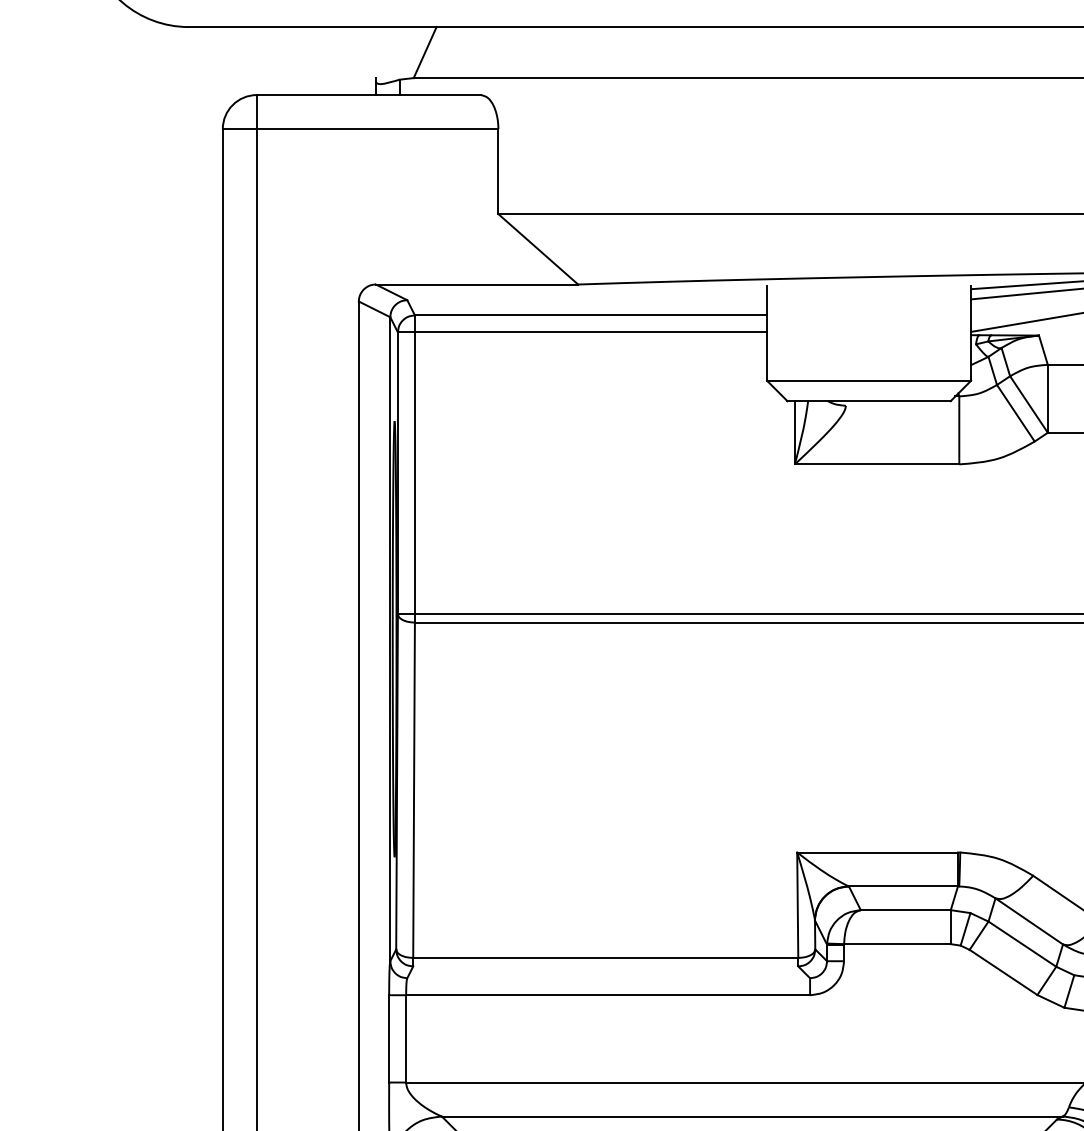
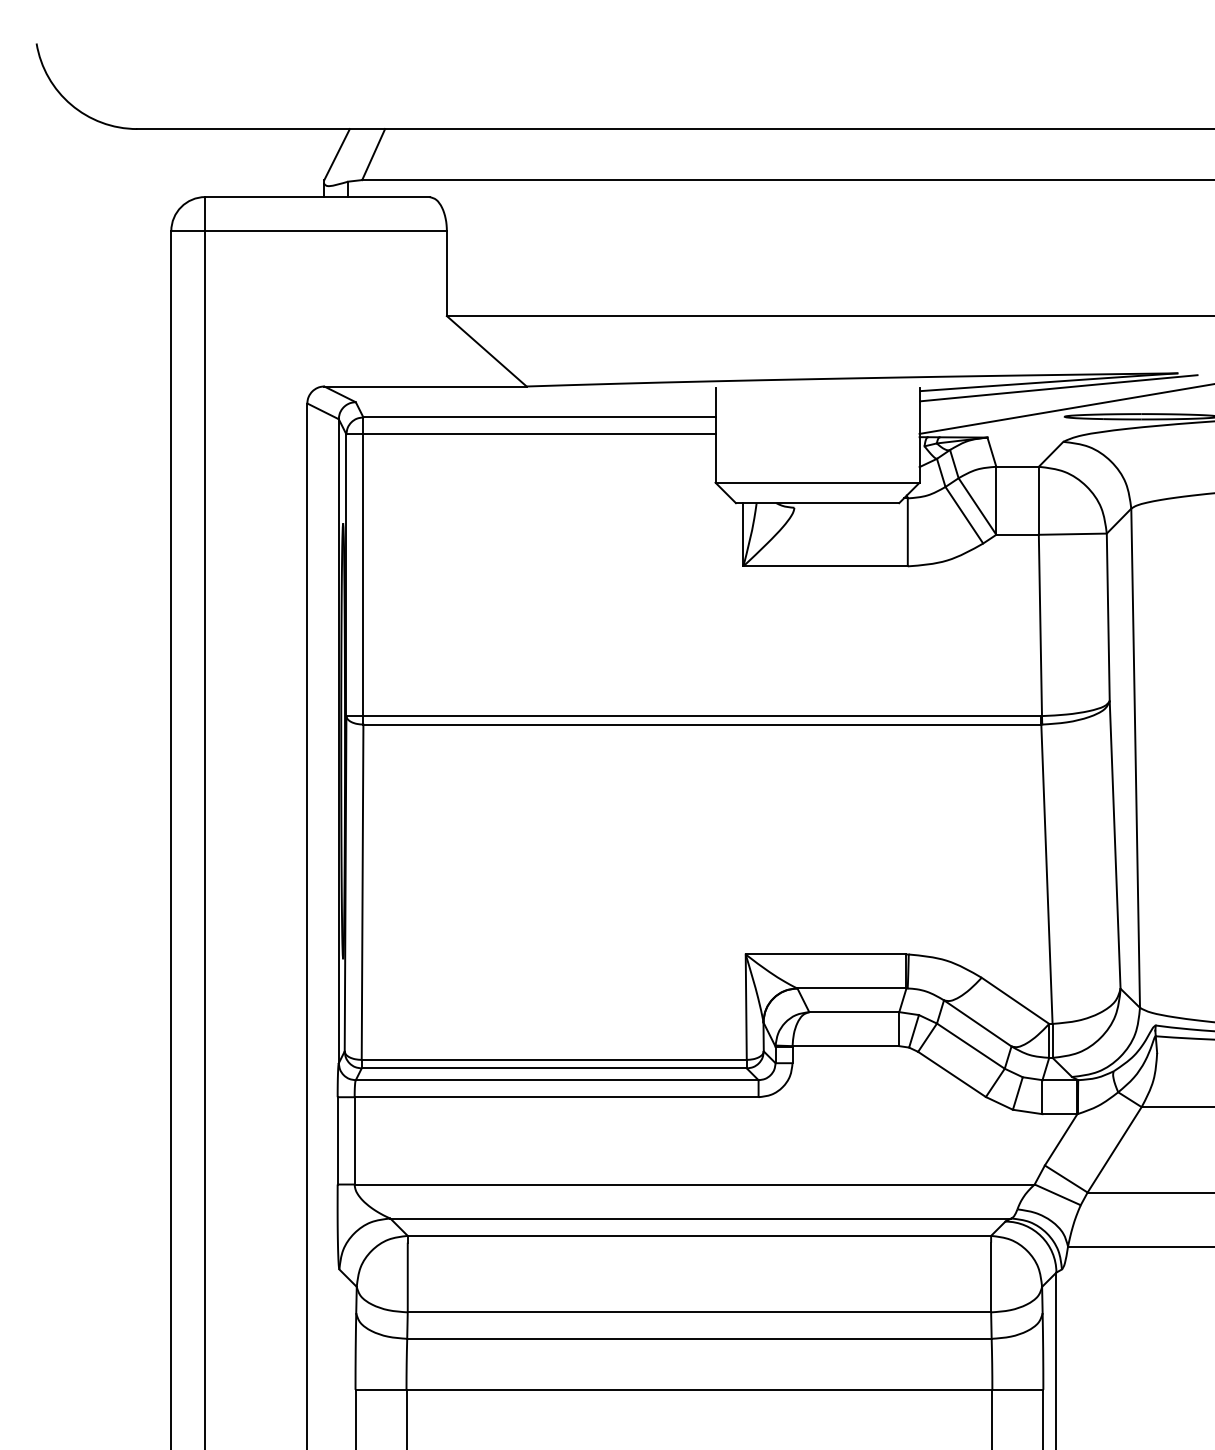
line: (388, 52) -> (336, 154), added
line: (605, 966) -> (553, 1068), added
line: (608, 978) -> (556, 1080), added

